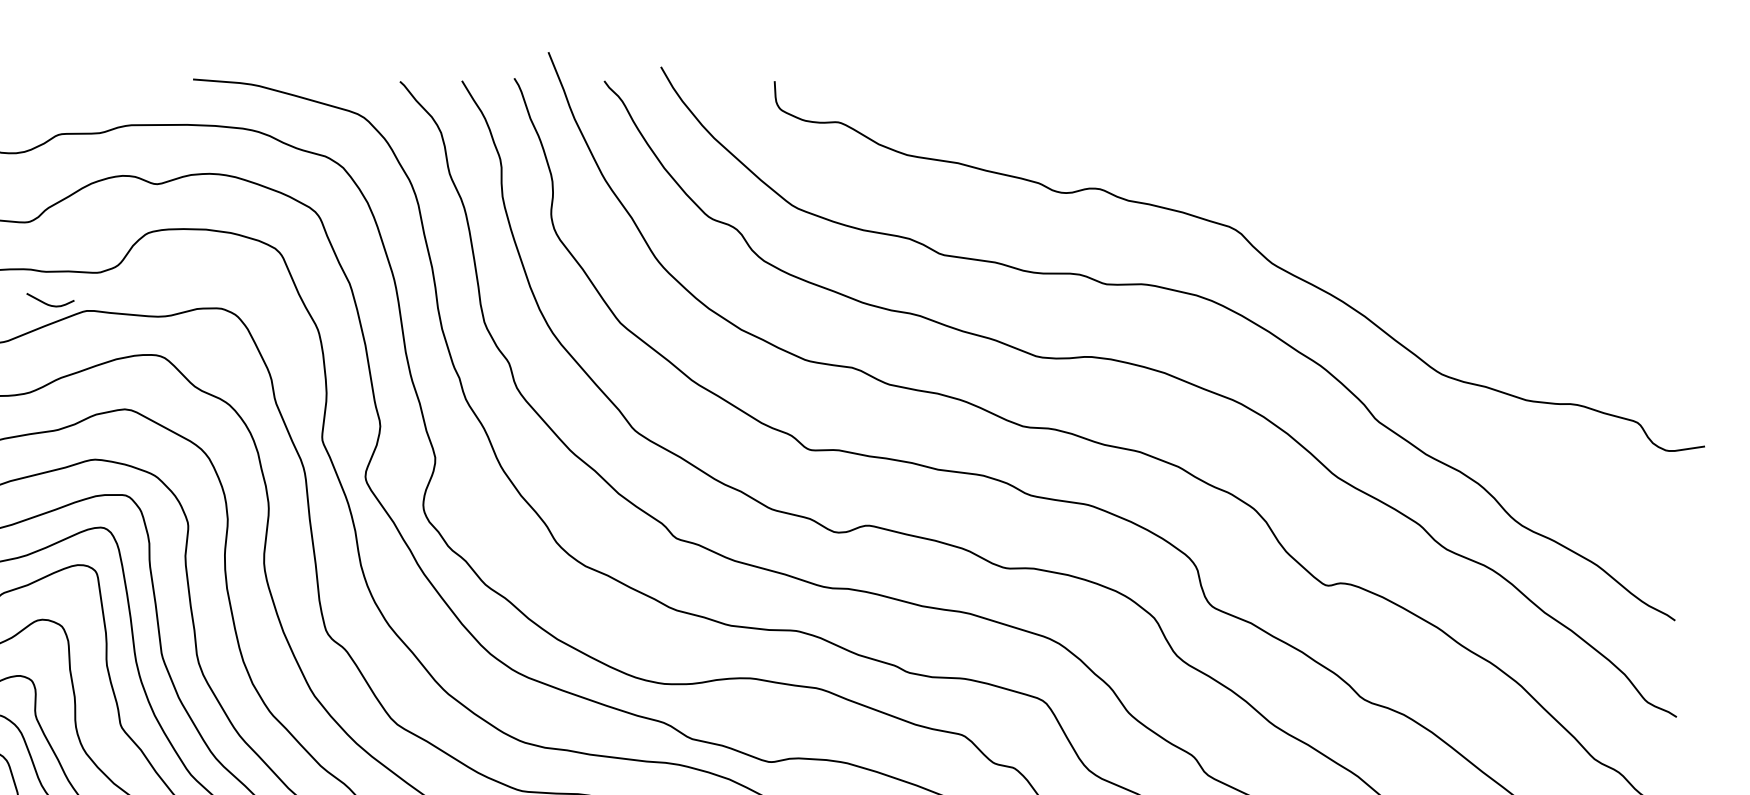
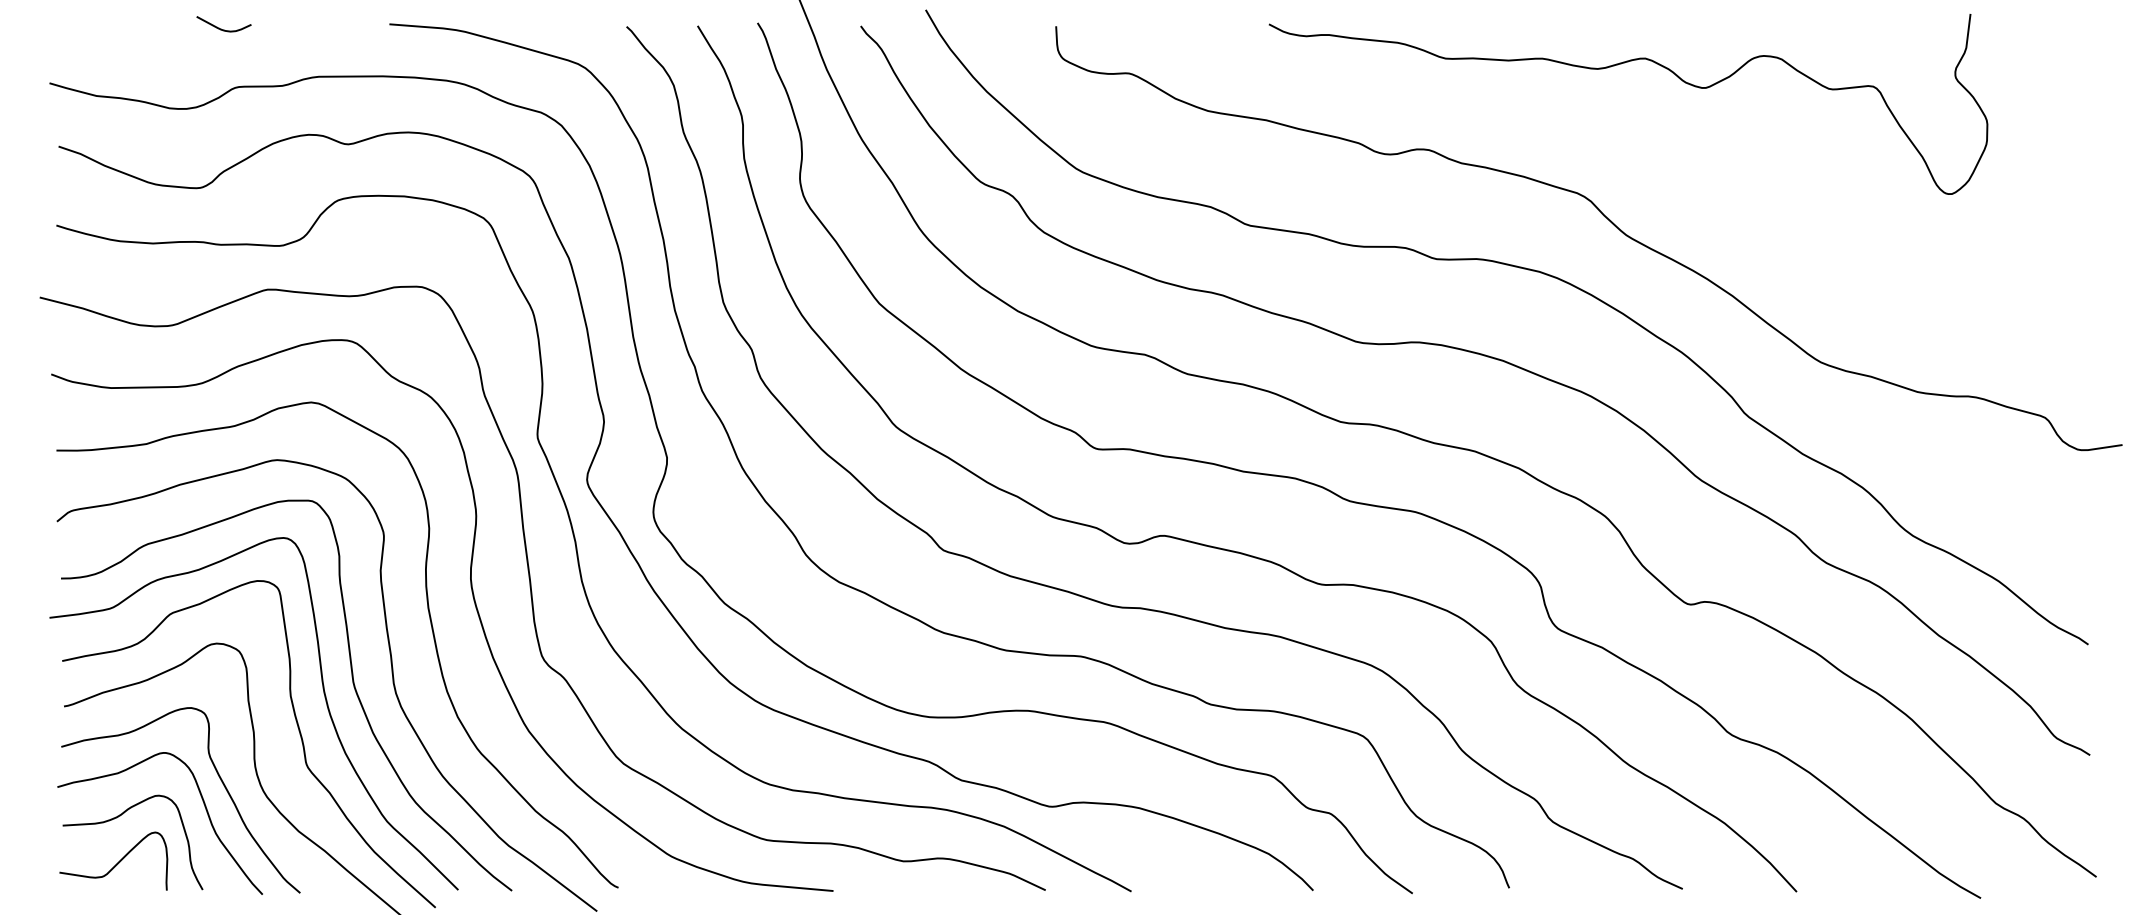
curve: (1261, 116) -> (1614, 66), added
curve: (48, 303) -> (221, 28), moved

